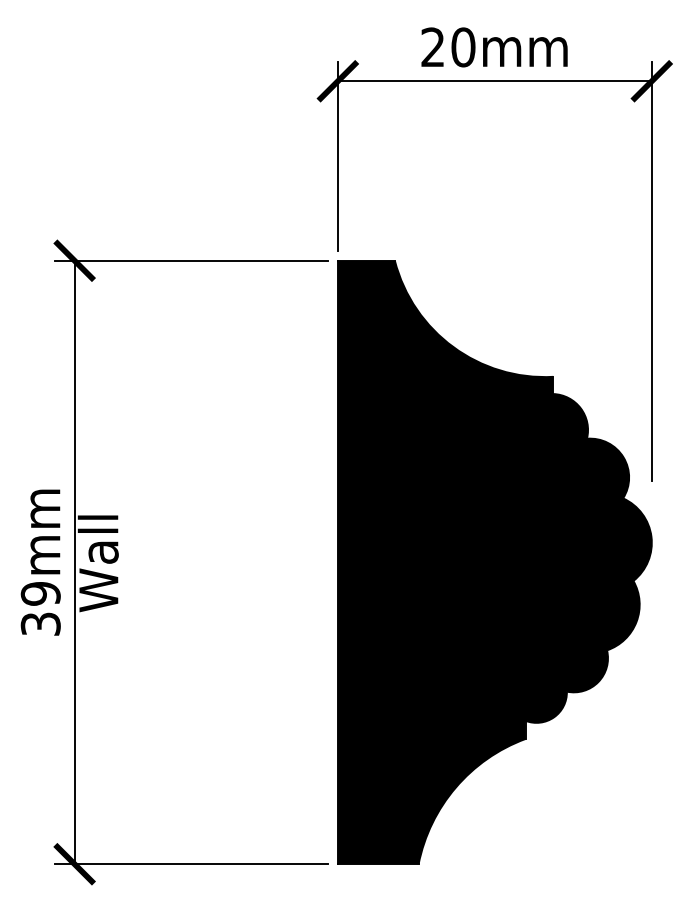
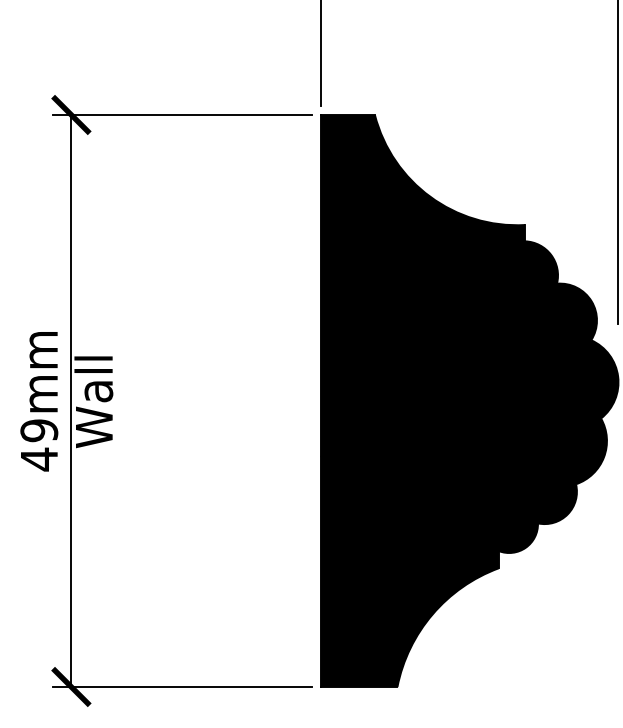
text: (40, 623) -> (39, 458), 39mm -> 49mm

